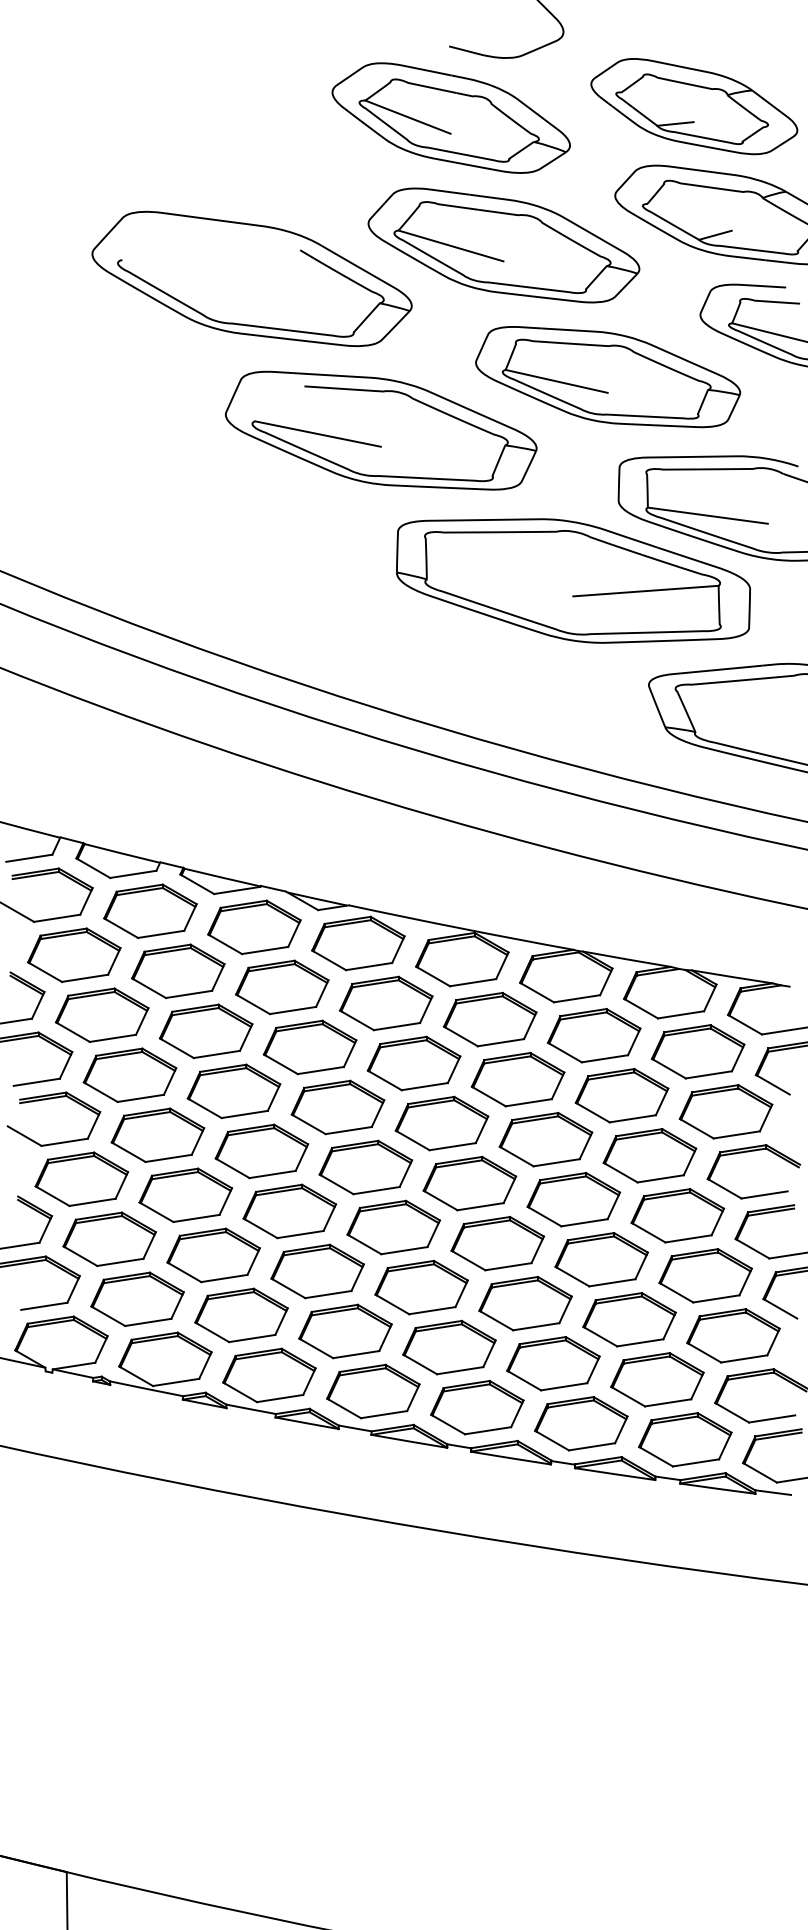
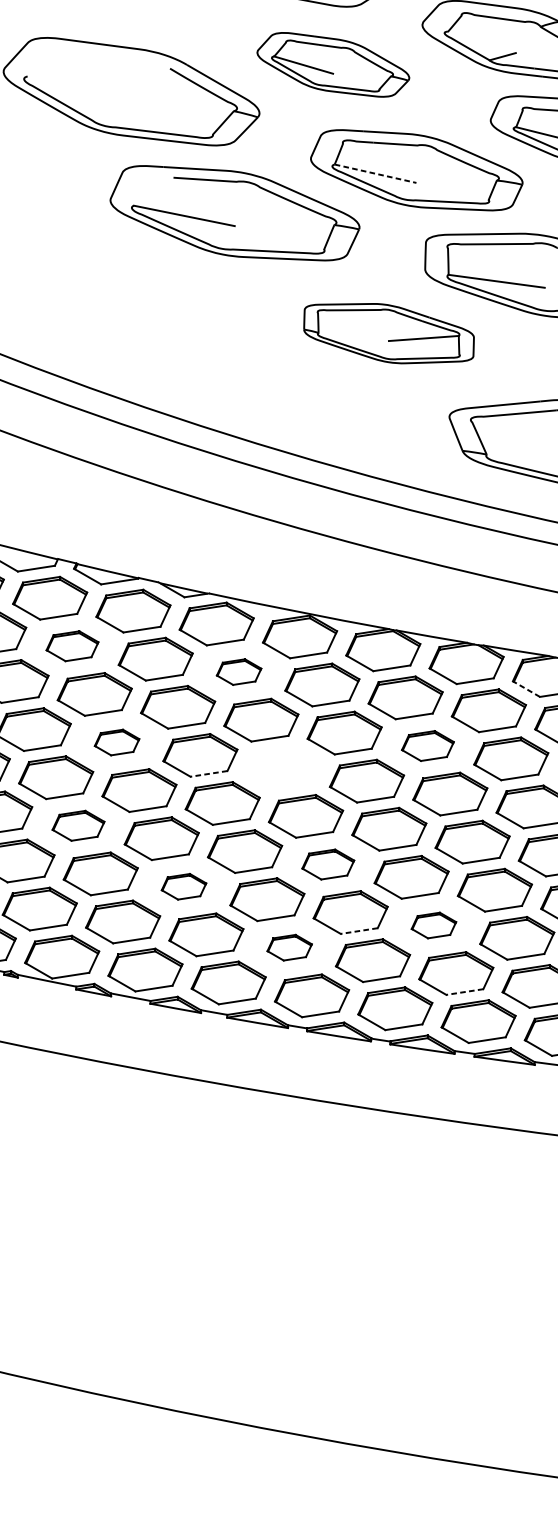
part: (503, 245) -> (332, 64), size x0.7
line: (557, 381) -> (376, 173), solid -> dashed
part: (573, 580) -> (389, 333), size x0.6
part: (178, 970) -> (72, 645), size x0.7
part: (386, 1003) -> (239, 672), size x0.6
line: (745, 1024) -> (526, 688), solid -> dashed
part: (233, 1091) -> (116, 742), size x0.6
part: (621, 1095) -> (427, 745), size x0.7
part: (441, 1123) -> (283, 768), removed
line: (348, 1130) -> (208, 773), solid -> dashed
part: (185, 1195) -> (78, 825), size x0.7
part: (497, 1243) -> (328, 864), size x0.7
part: (317, 1271) -> (183, 886), size x0.6
part: (629, 1319) -> (433, 925), size x0.6
line: (535, 1326) -> (358, 930), solid -> dashed
part: (449, 1347) -> (289, 947), size x0.6
line: (667, 1402) -> (464, 991), solid -> dashed

